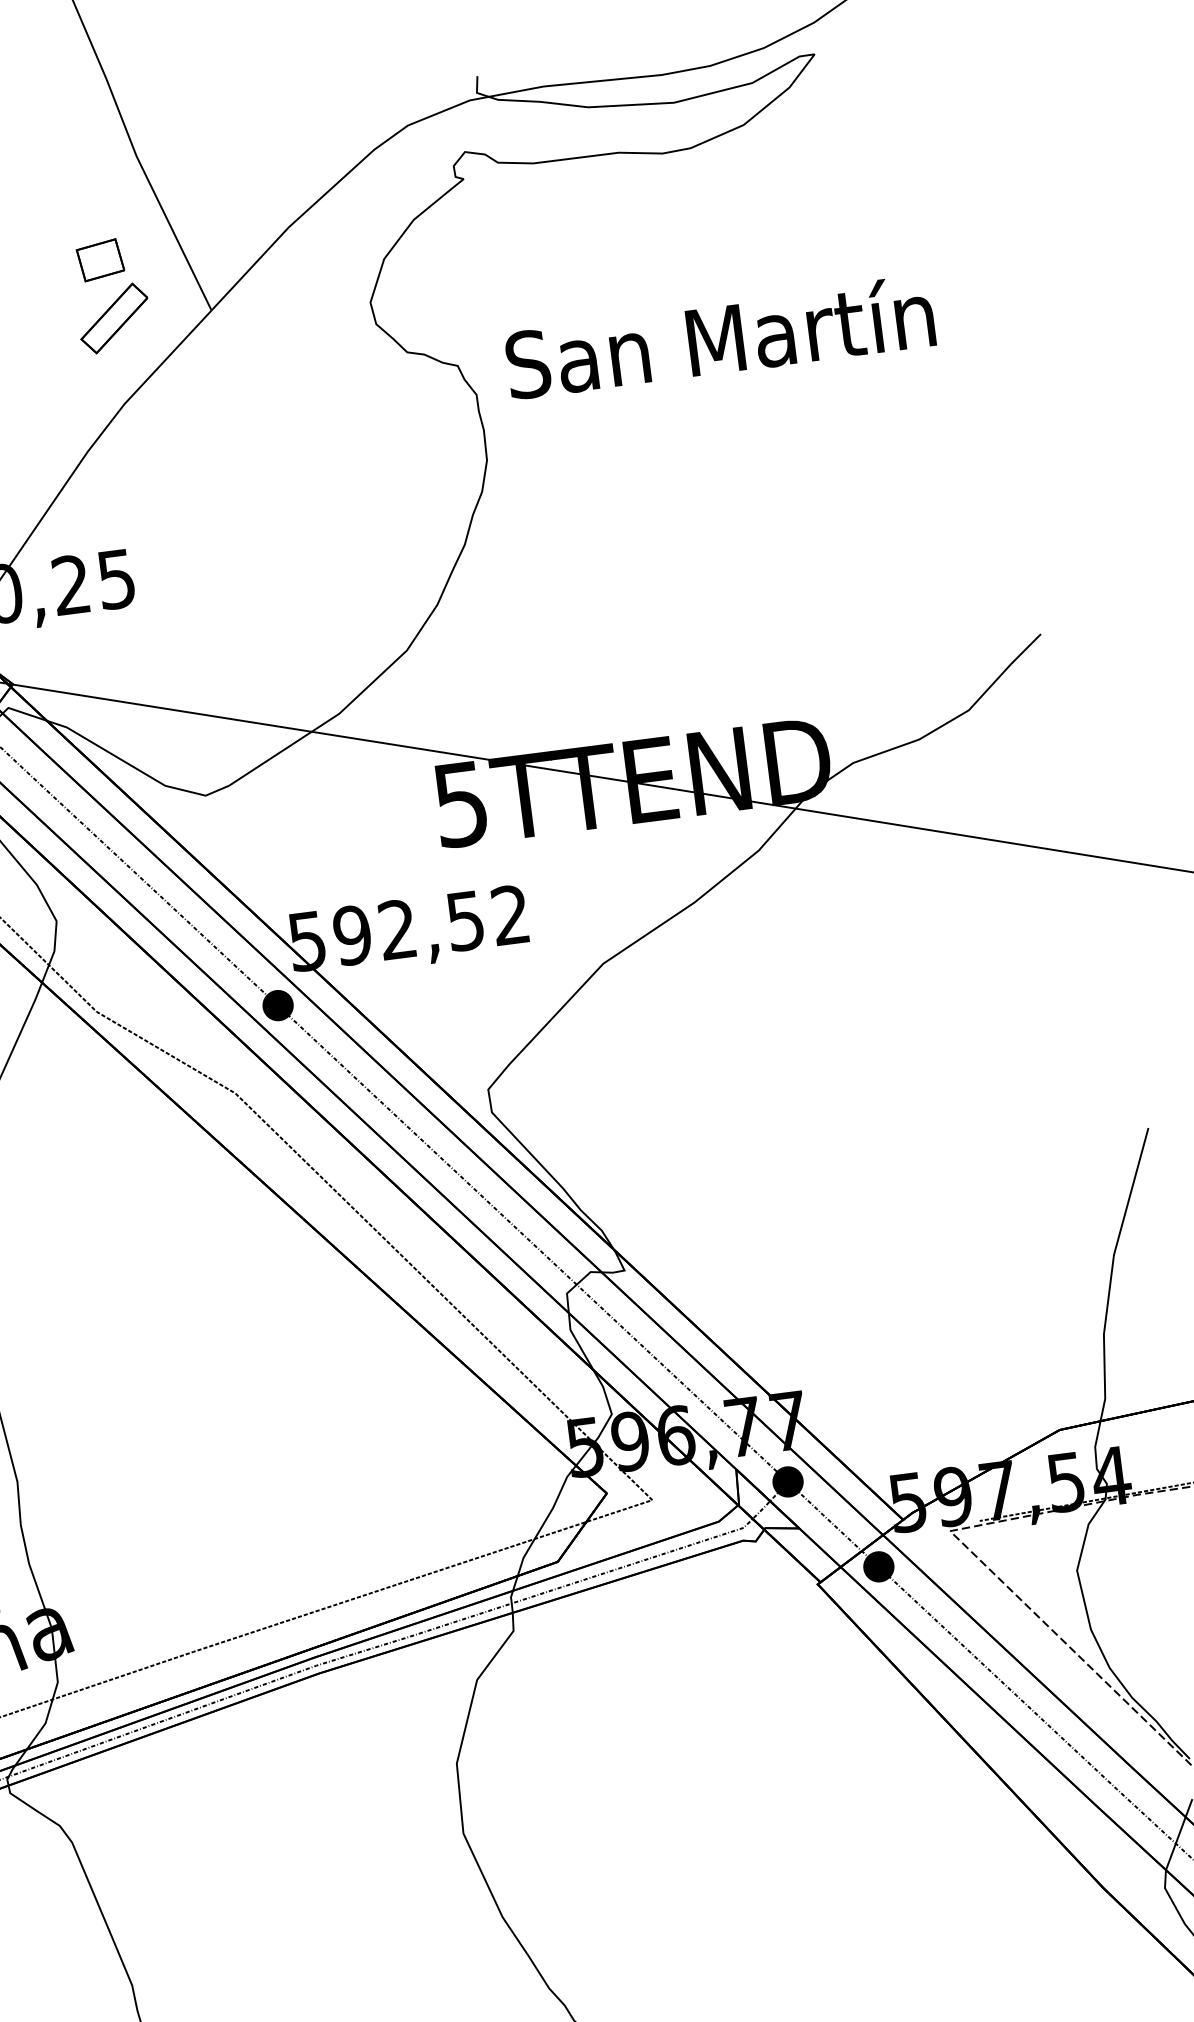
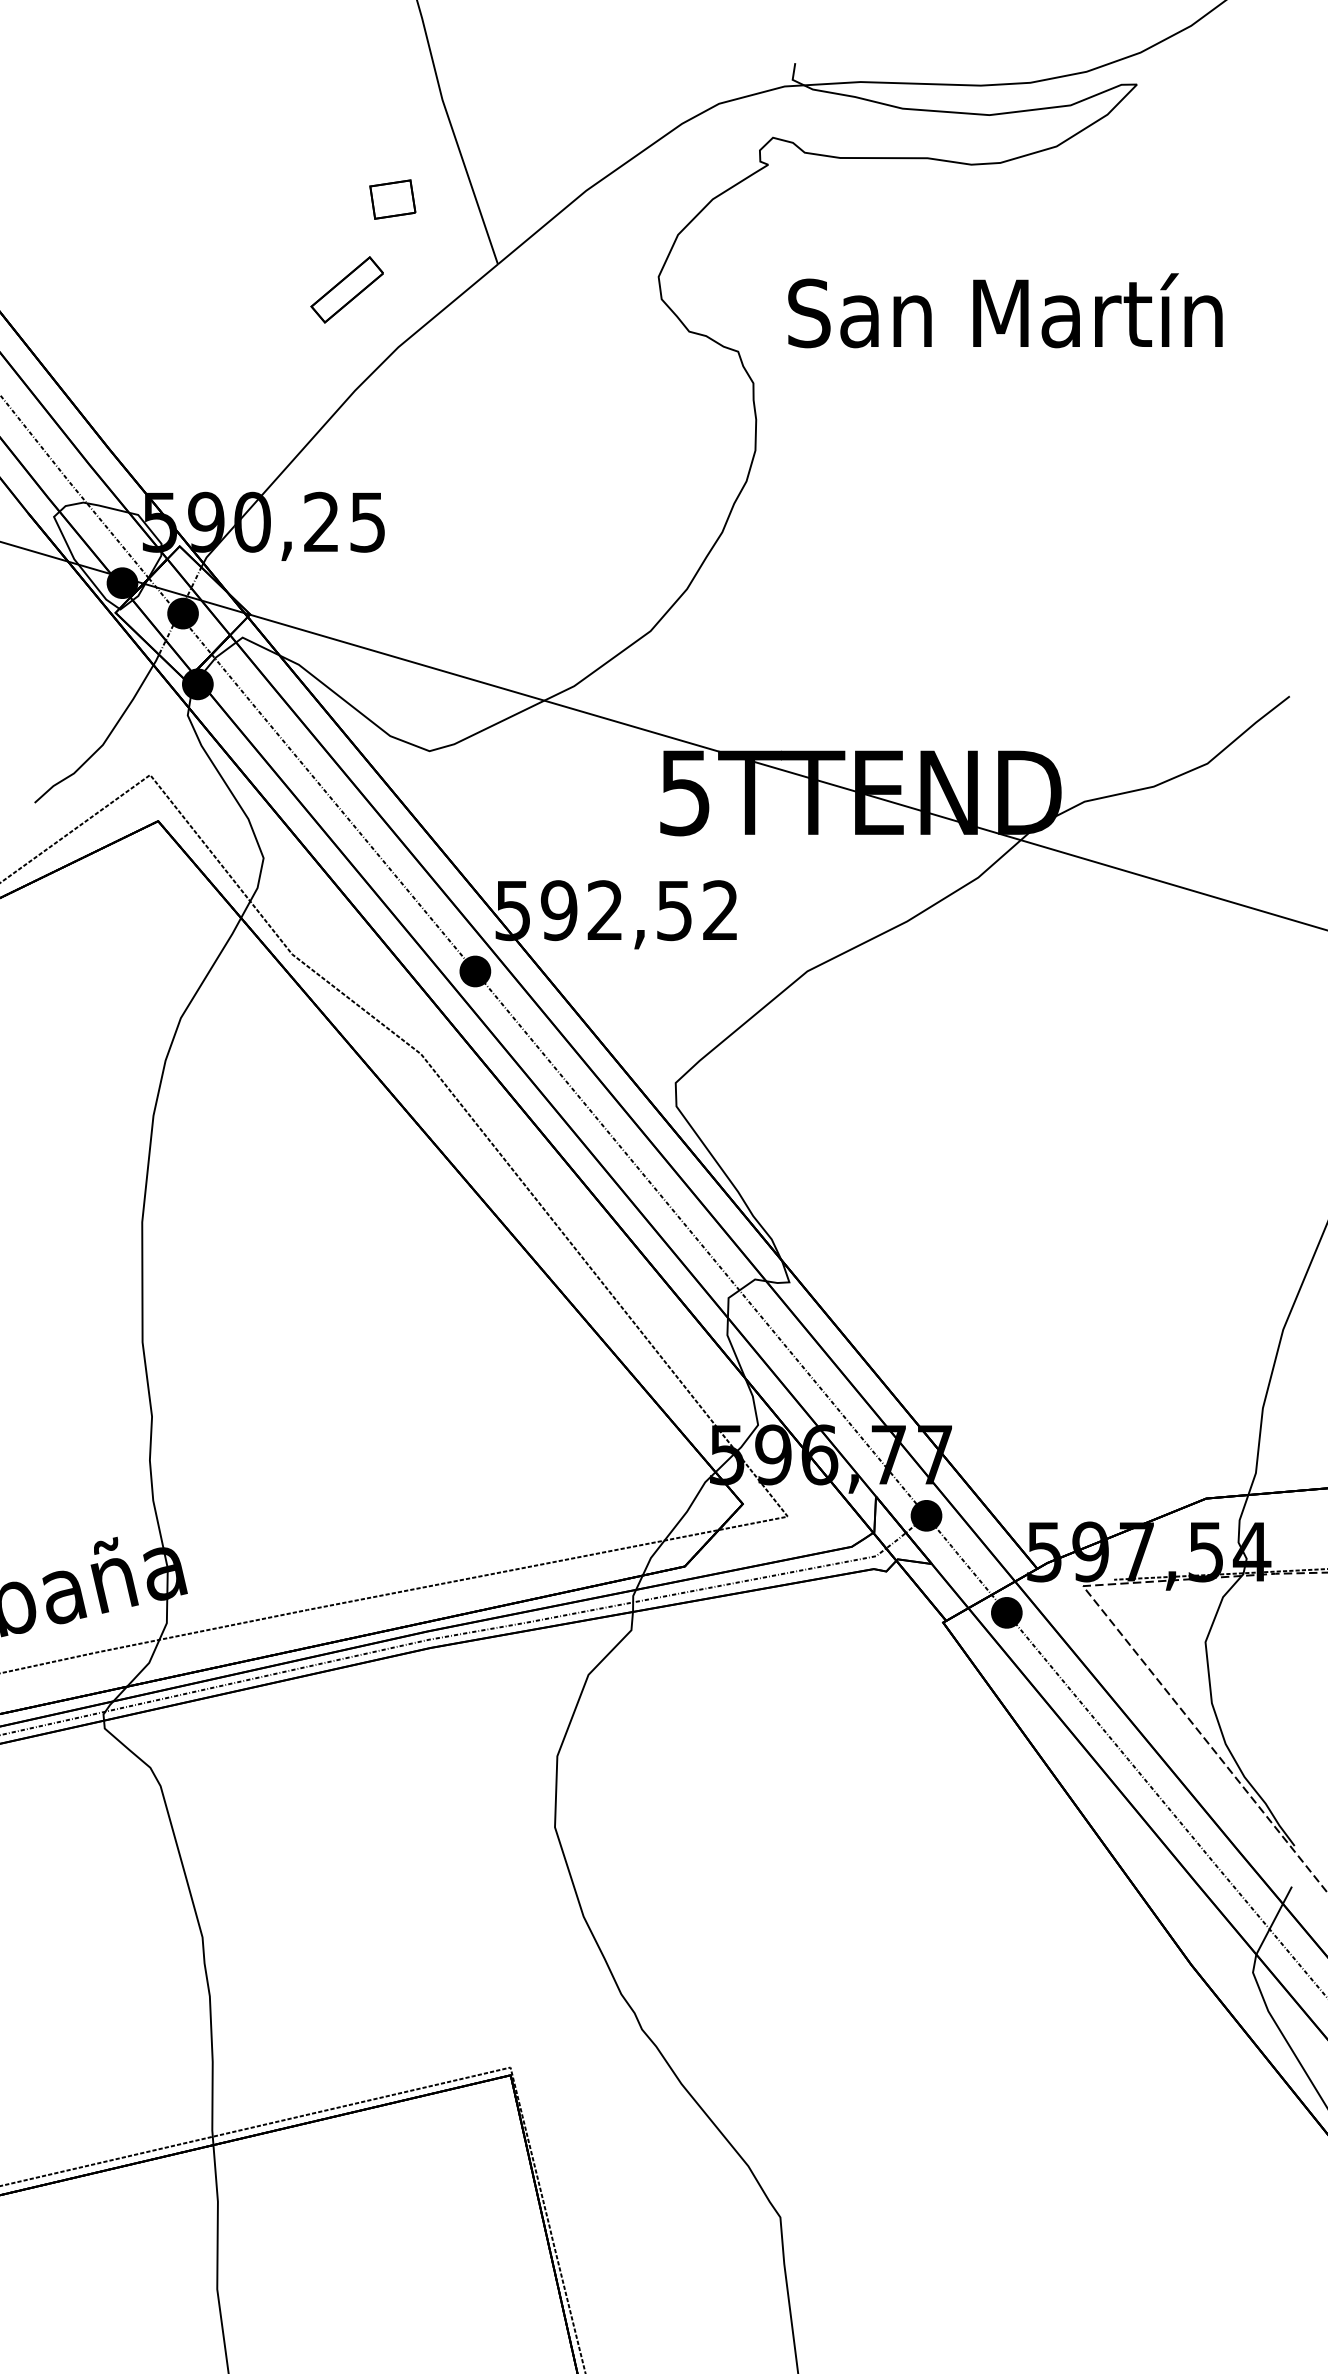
part: (113, 318) -> (346, 289), moved
text: (720, 337) -> (1005, 310), moved

